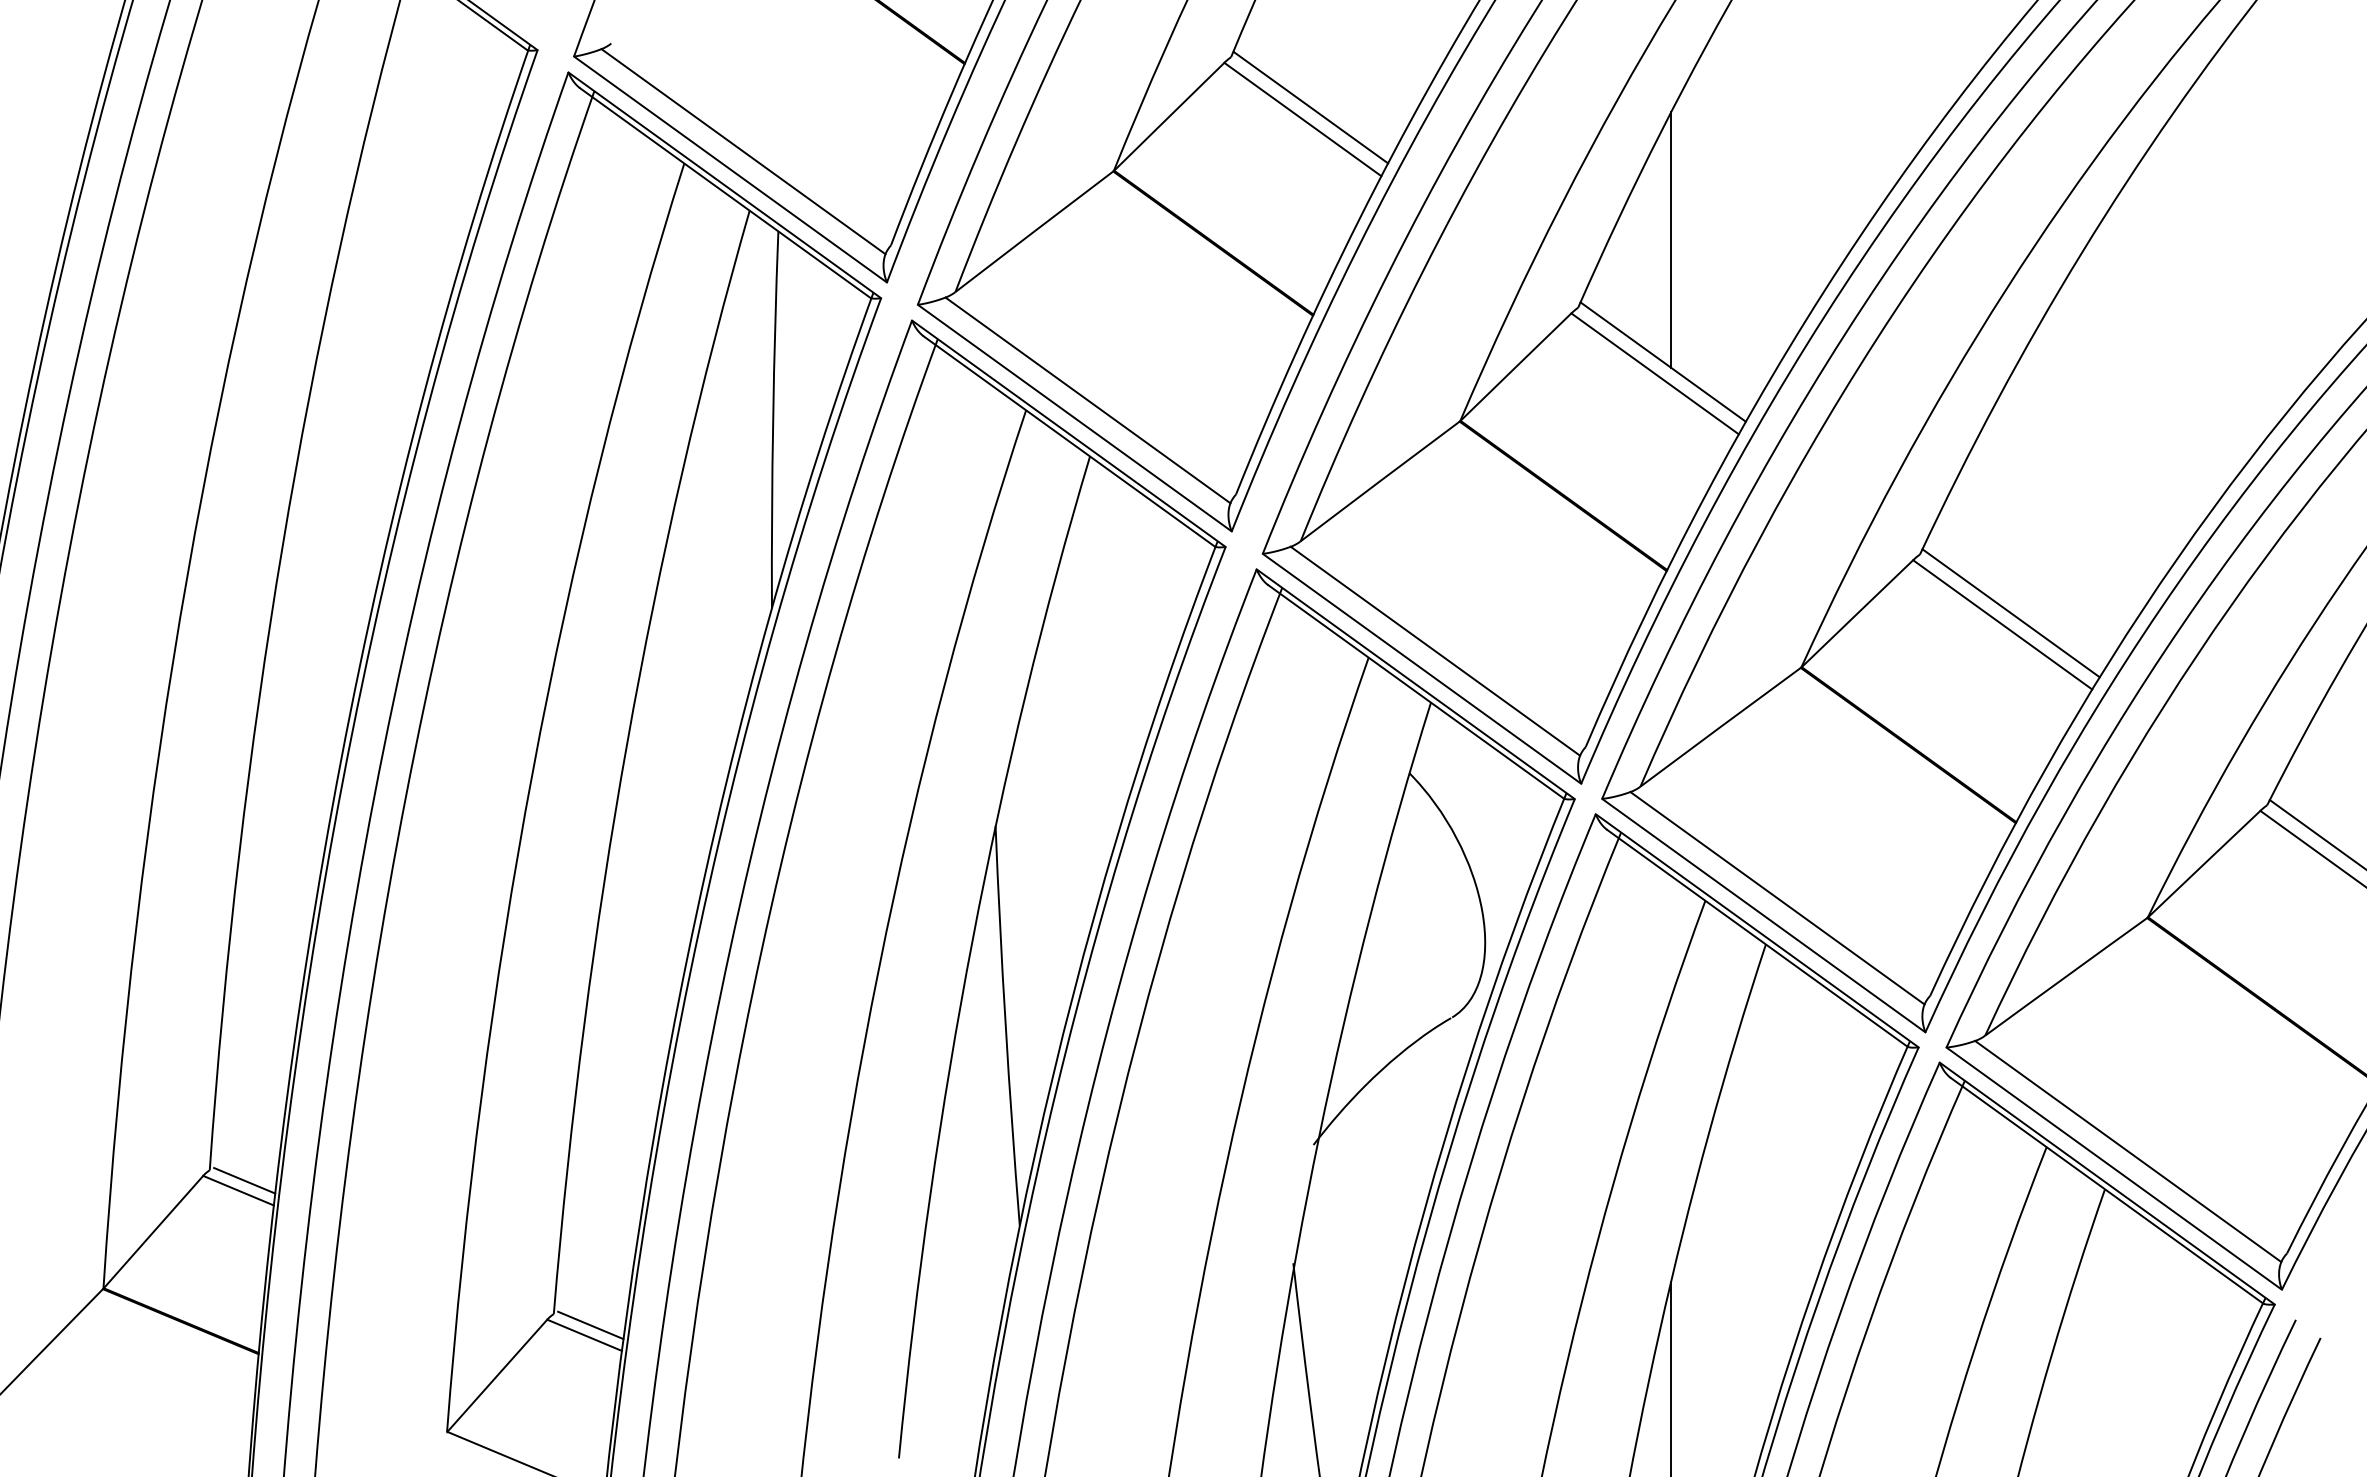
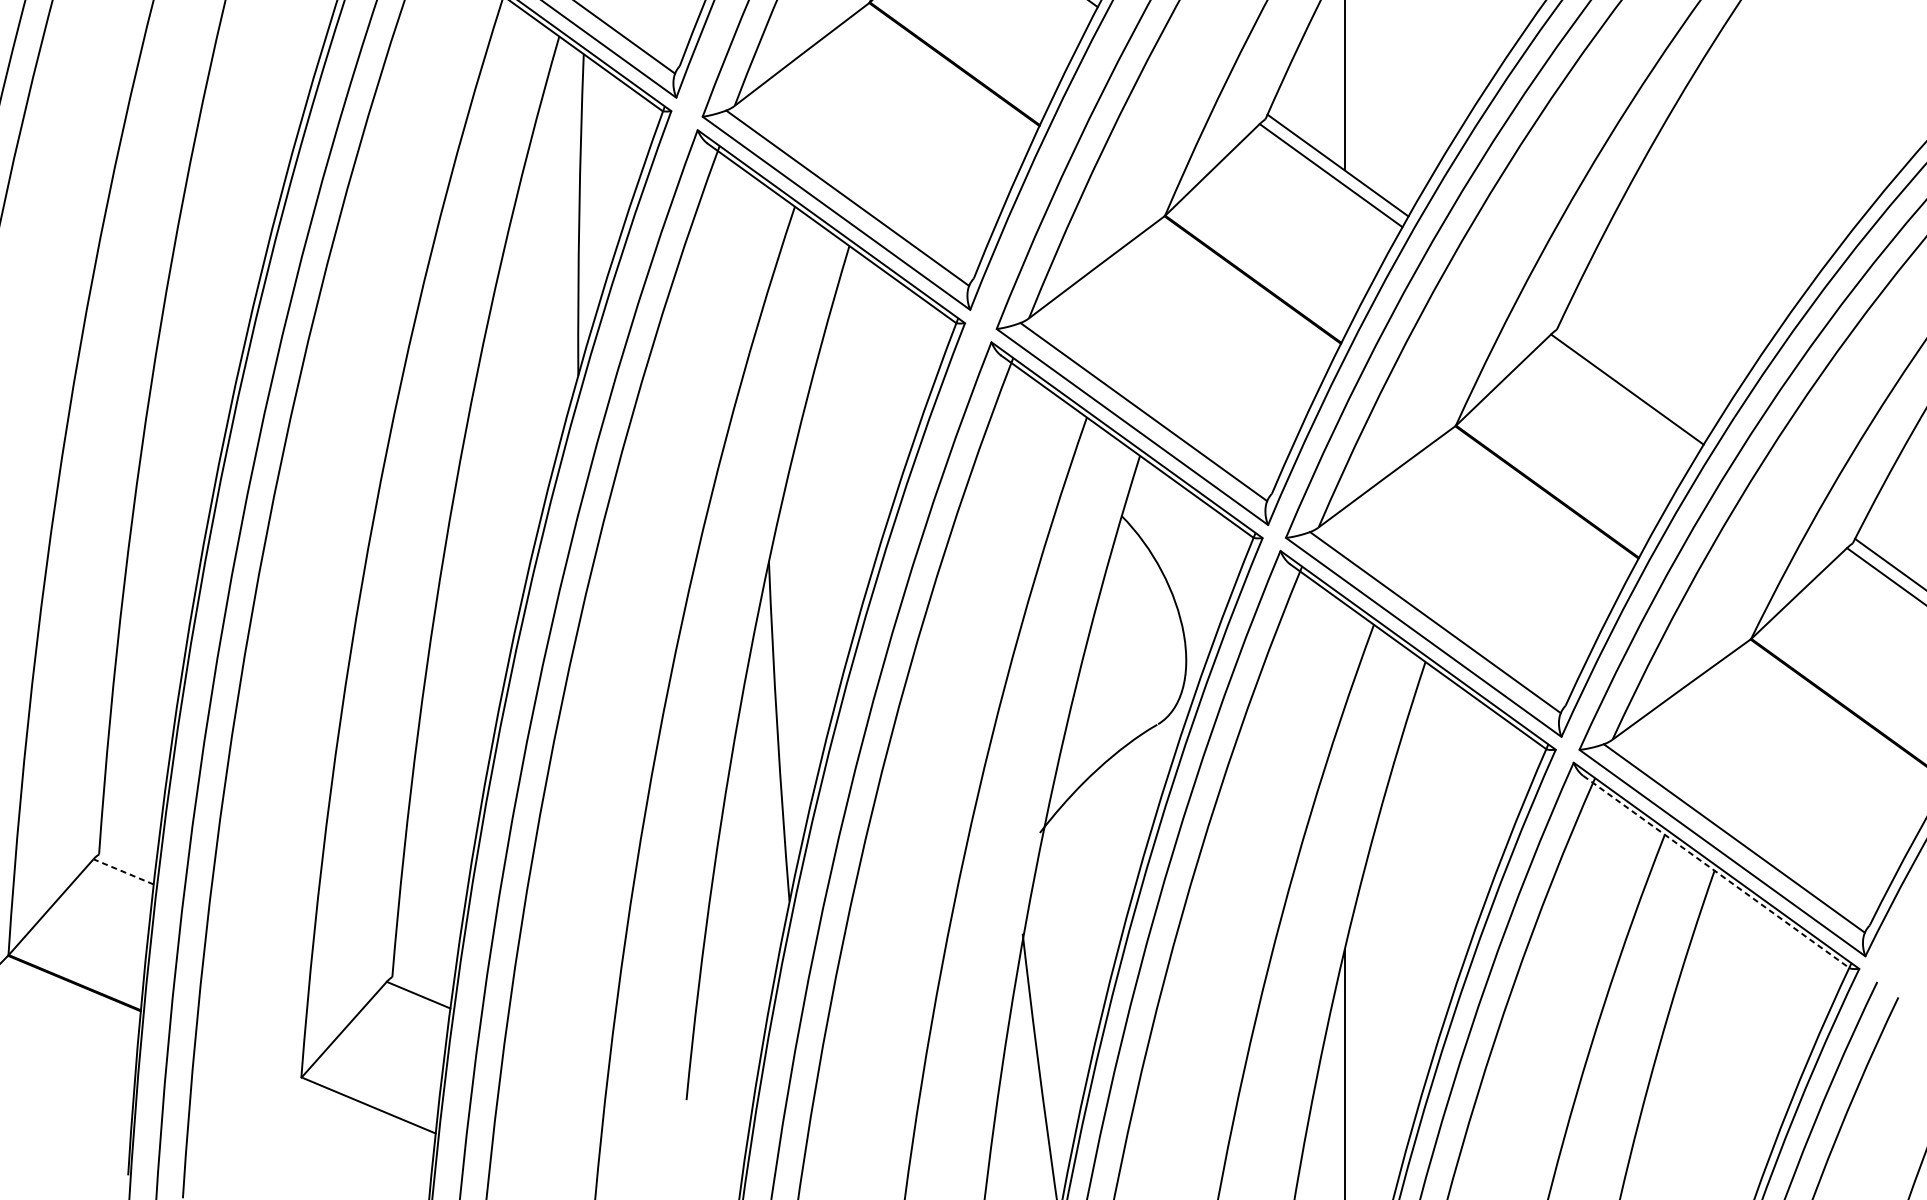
line: (2010, 613) -> (1634, 379), removed
line: (244, 1180) -> (128, 863), removed
line: (238, 1190) -> (123, 871), solid -> dashed
line: (2107, 1190) -> (1716, 871), solid -> dashed
line: (590, 1325) -> (423, 986), removed

